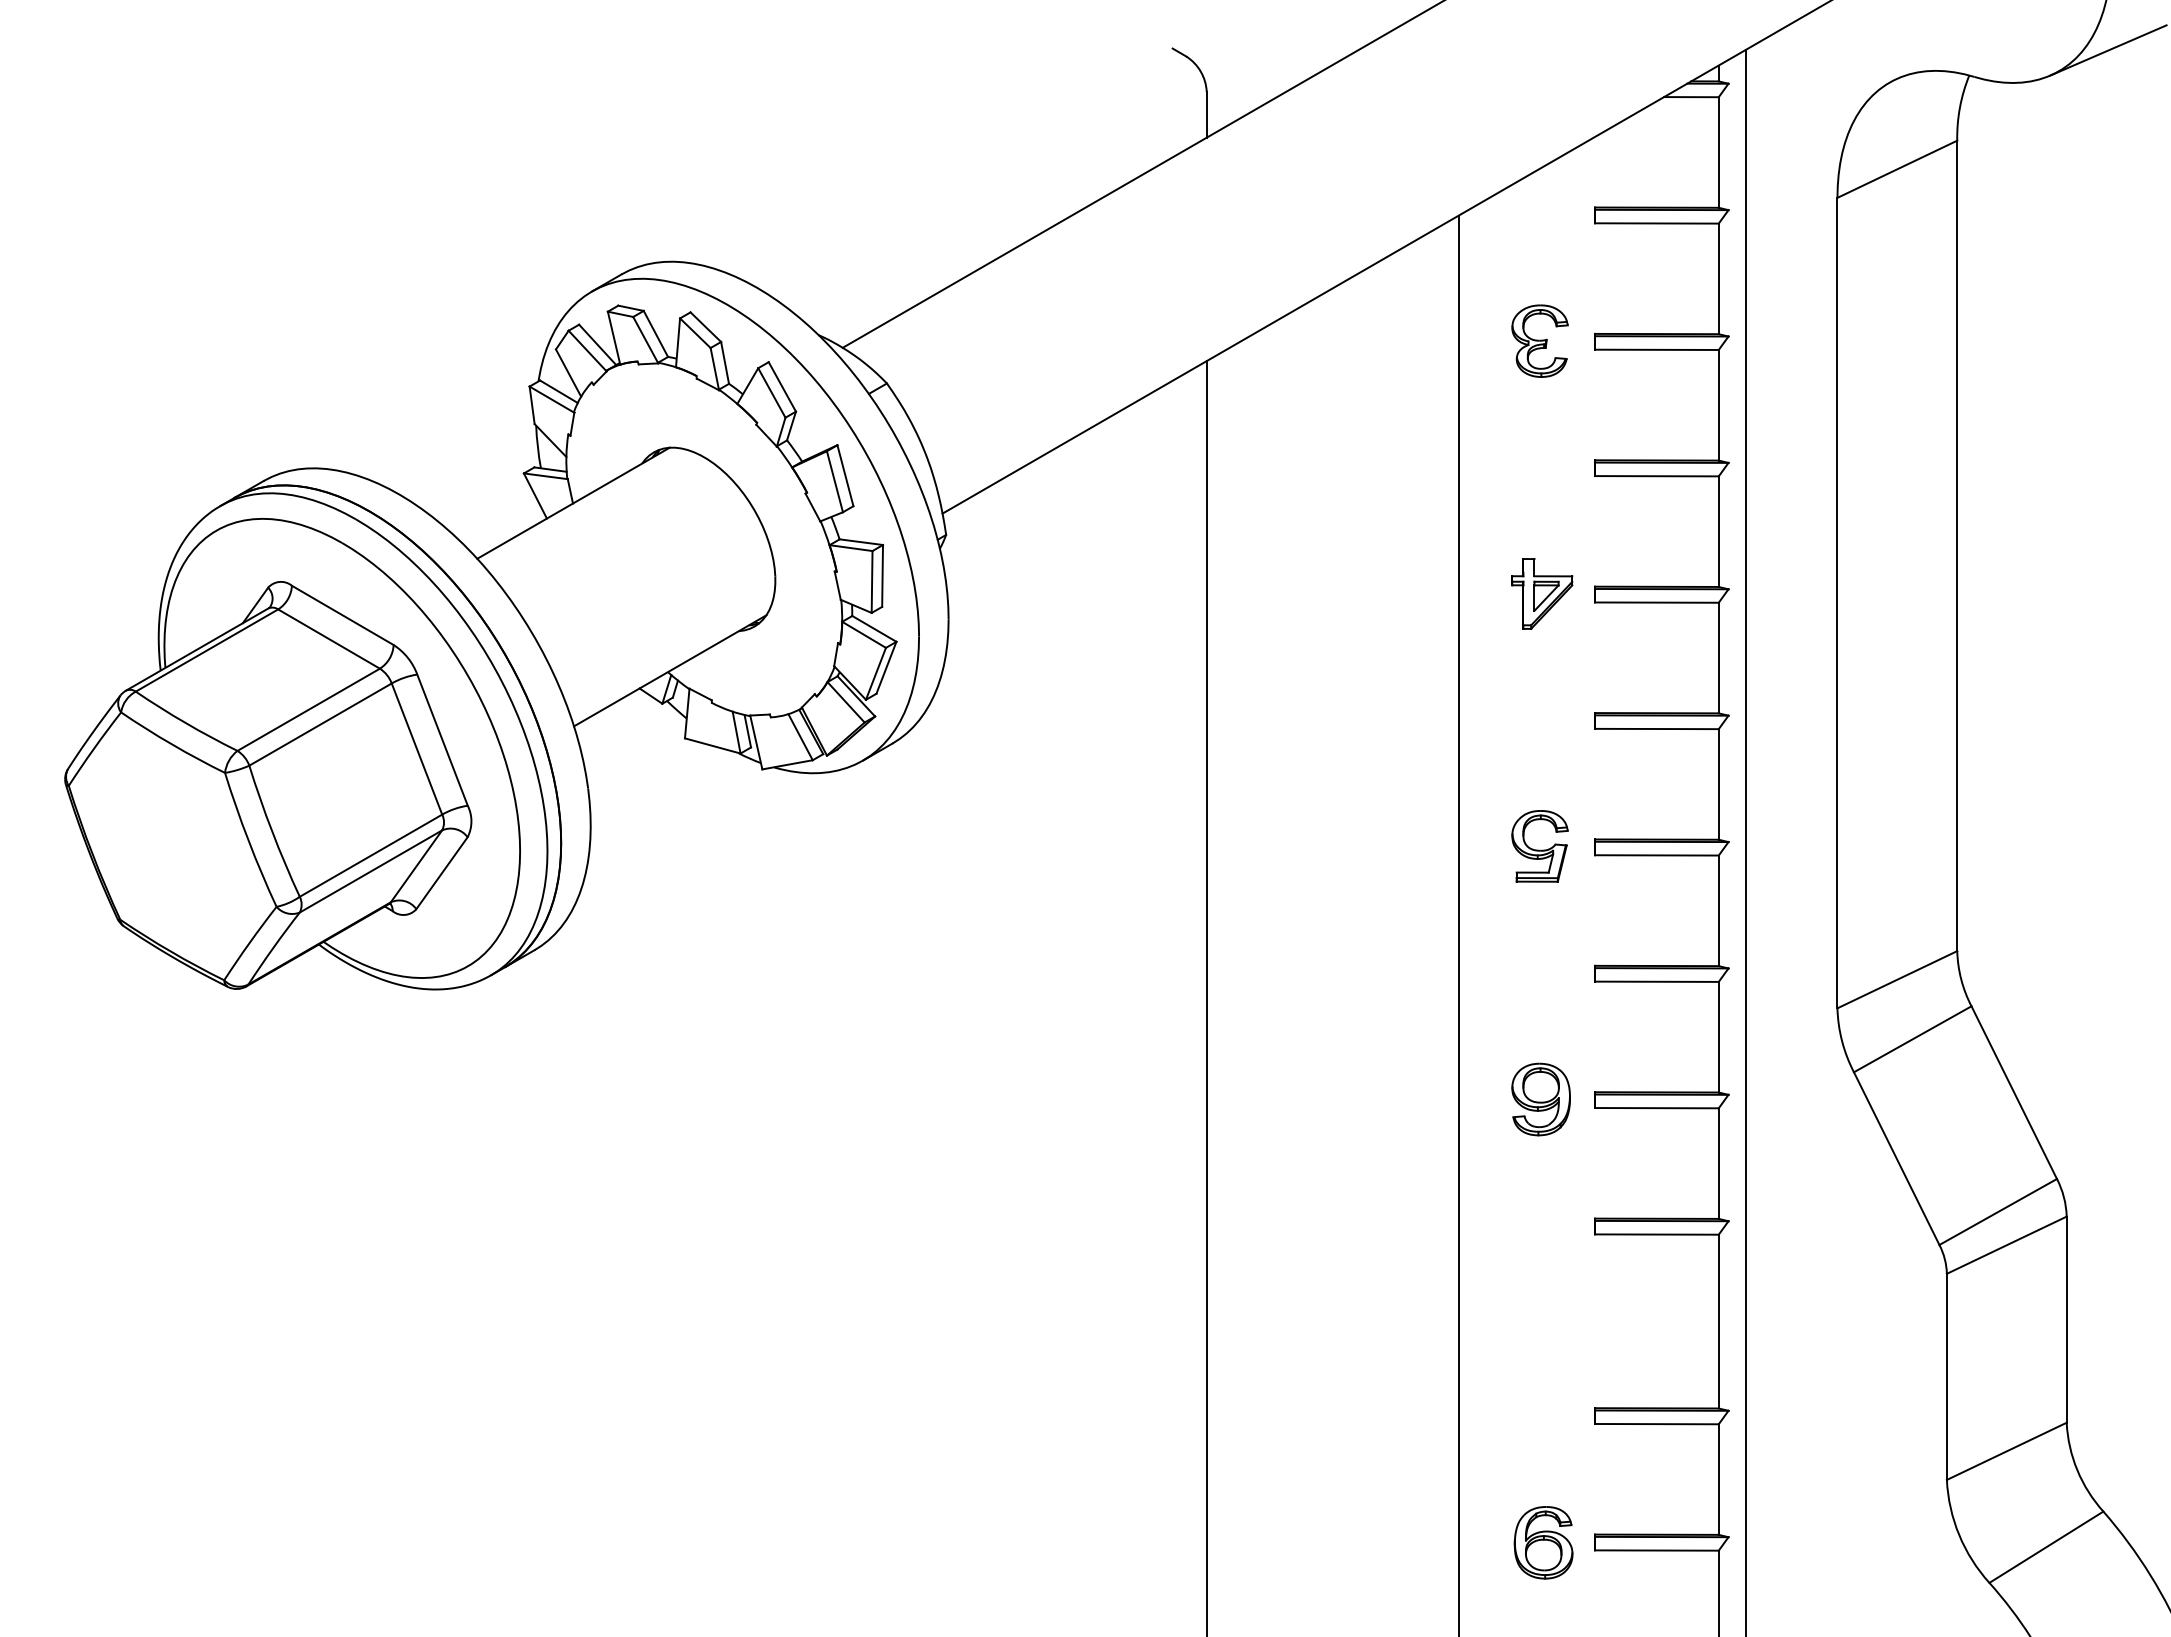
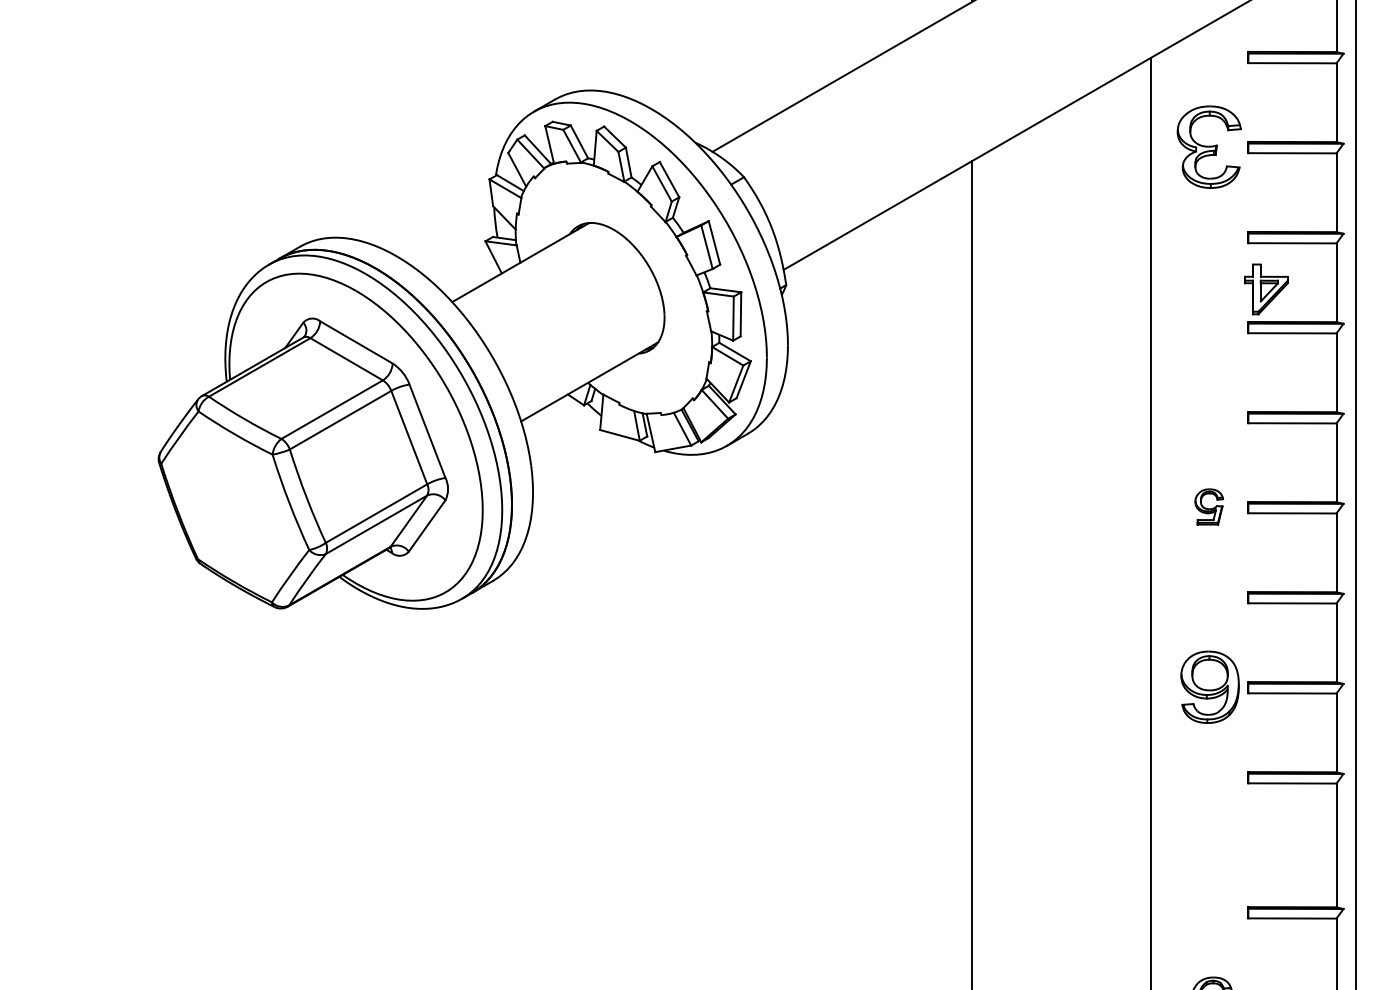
part: (1539, 340) -> (1208, 146), size x1.6
part: (1542, 593) -> (1266, 289), moved
part: (1539, 846) -> (1208, 507), size x0.7
part: (1540, 1099) -> (1209, 687), size x1.4

